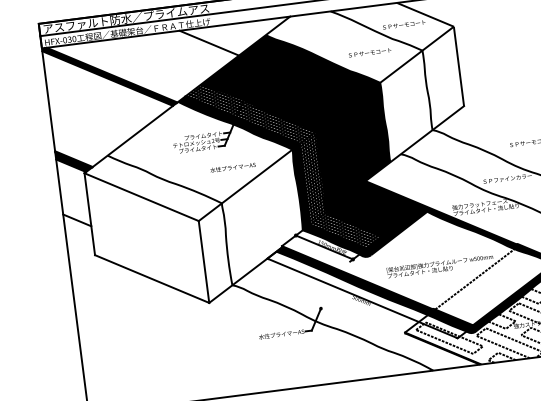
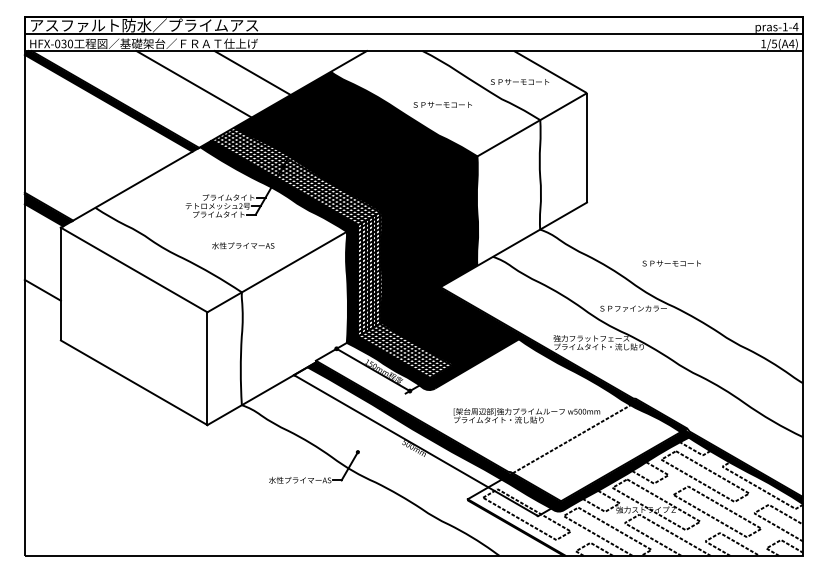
text: (369, 52) -> (442, 104), moved
line: (167, 57) -> (193, 84), added
text: (233, 167) -> (243, 245), moved

